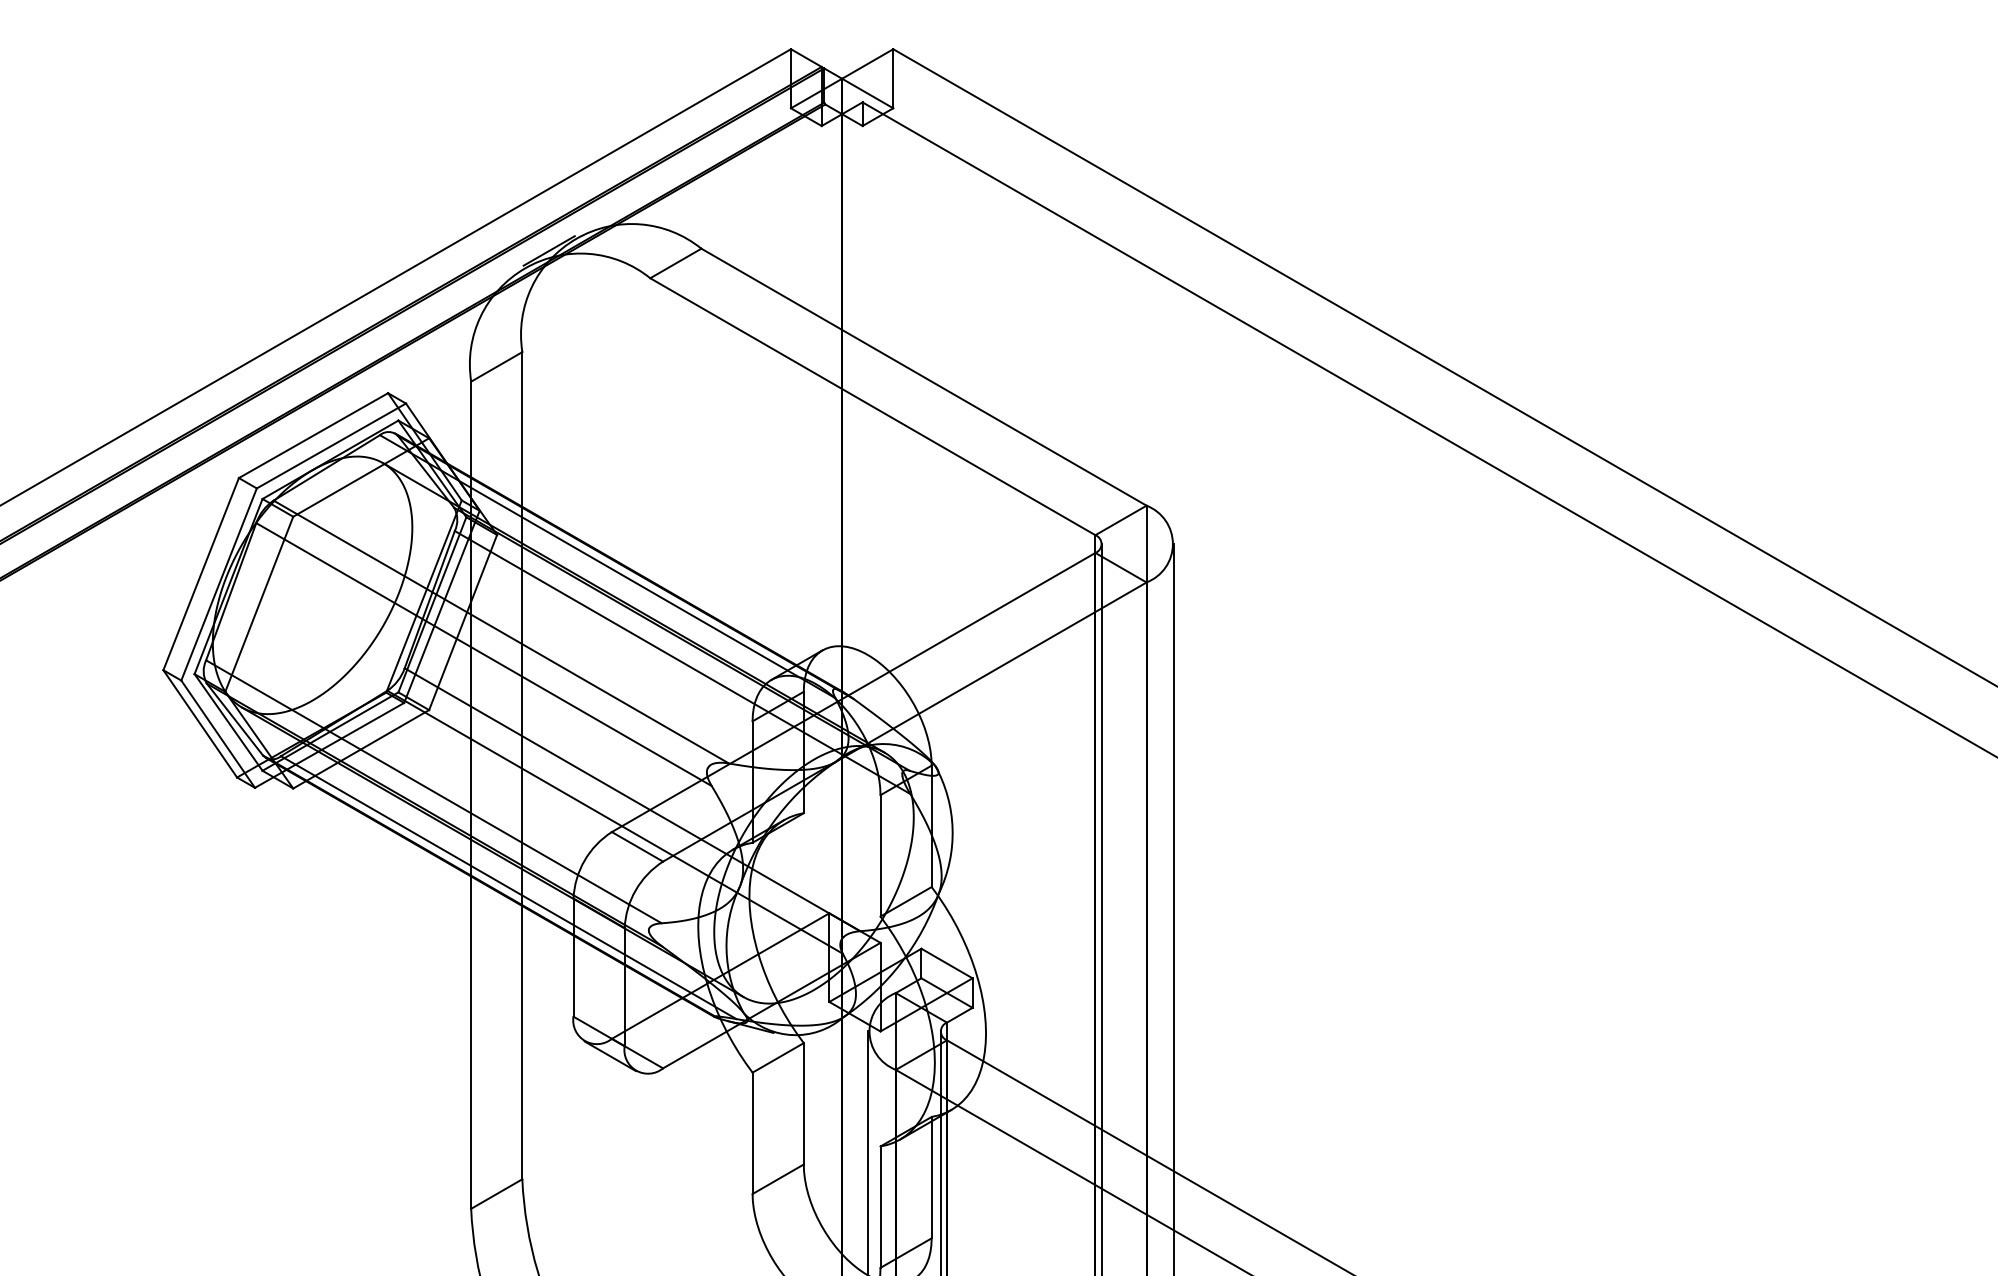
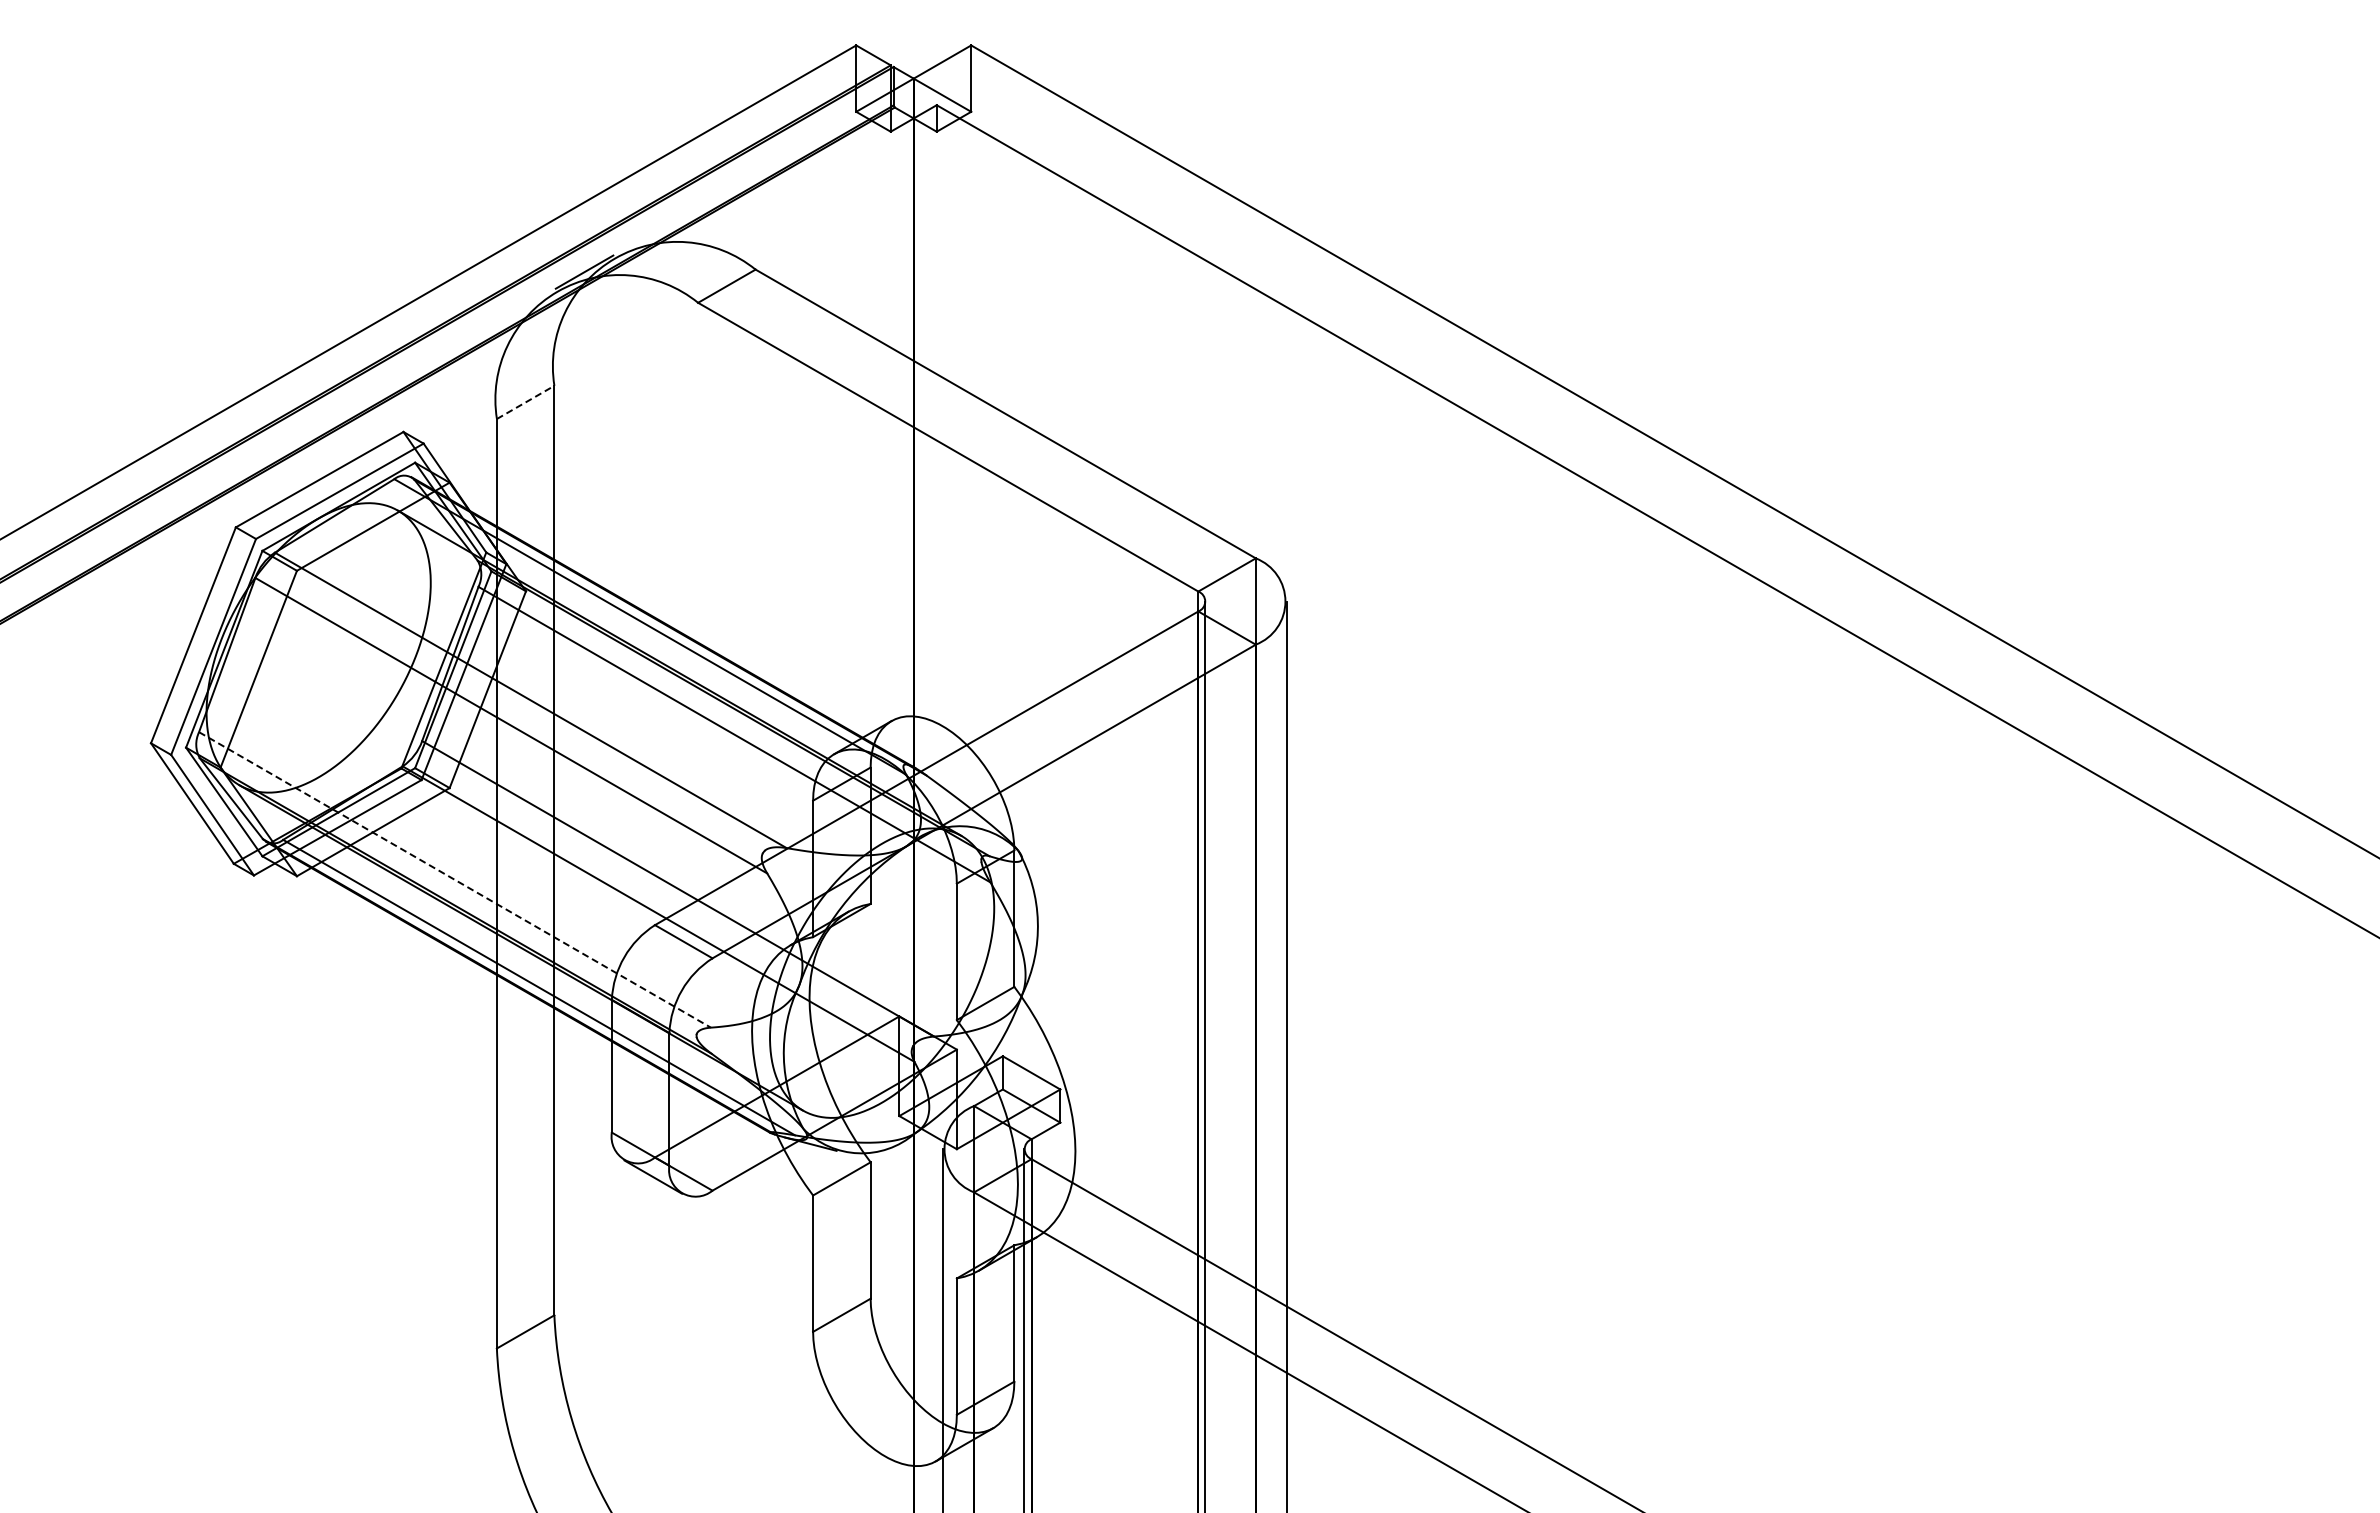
line: (497, 366) -> (526, 402), solid -> dashed
line: (434, 791) -> (455, 879), solid -> dashed

